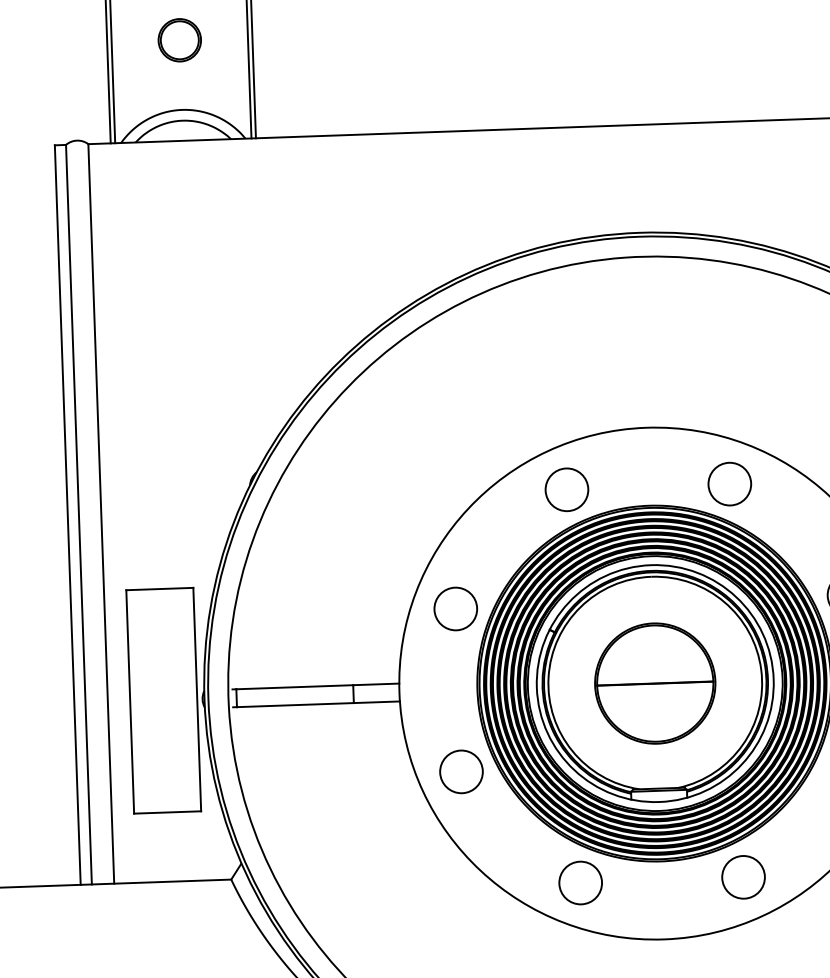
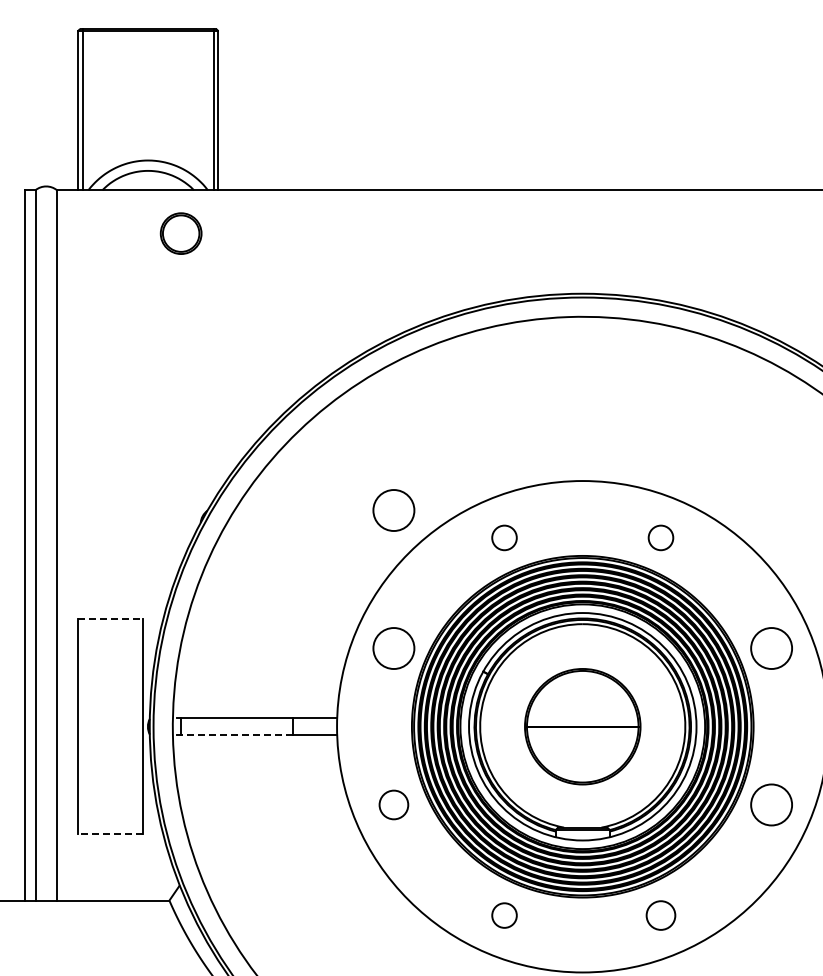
part: (179, 40) -> (180, 233), moved
circle: (450, 465) -> (393, 510), added
circle: (729, 483) -> (660, 537), size x0.6
circle: (566, 489) -> (504, 537), size x0.6
line: (160, 589) -> (111, 619), solid -> dashed
line: (295, 705) -> (236, 735), solid -> dashed
circle: (461, 771) -> (393, 804), size x0.7
line: (167, 812) -> (110, 834), solid -> dashed
circle: (743, 877) -> (660, 915), size x0.7
circle: (580, 882) -> (504, 915), size x0.6

